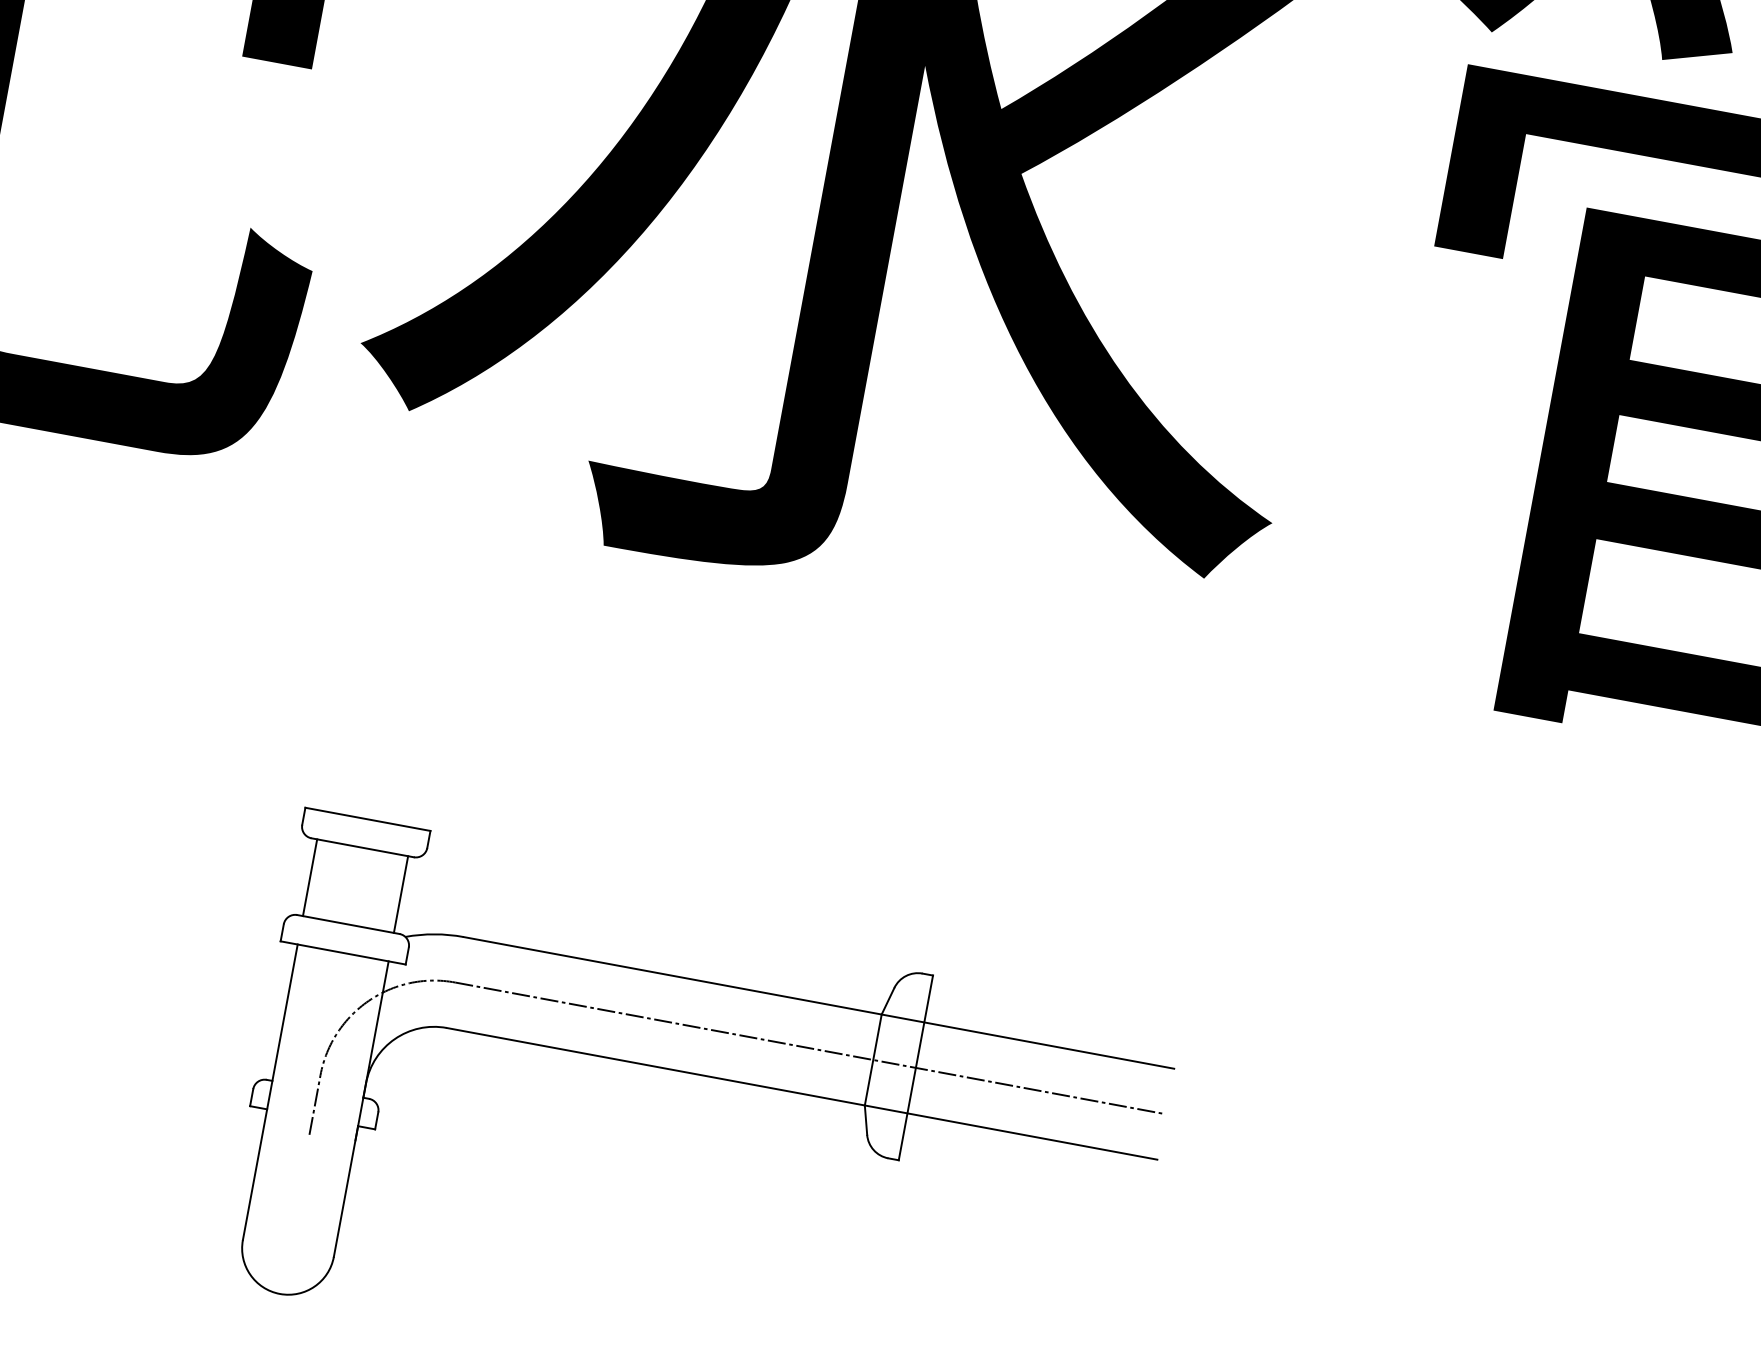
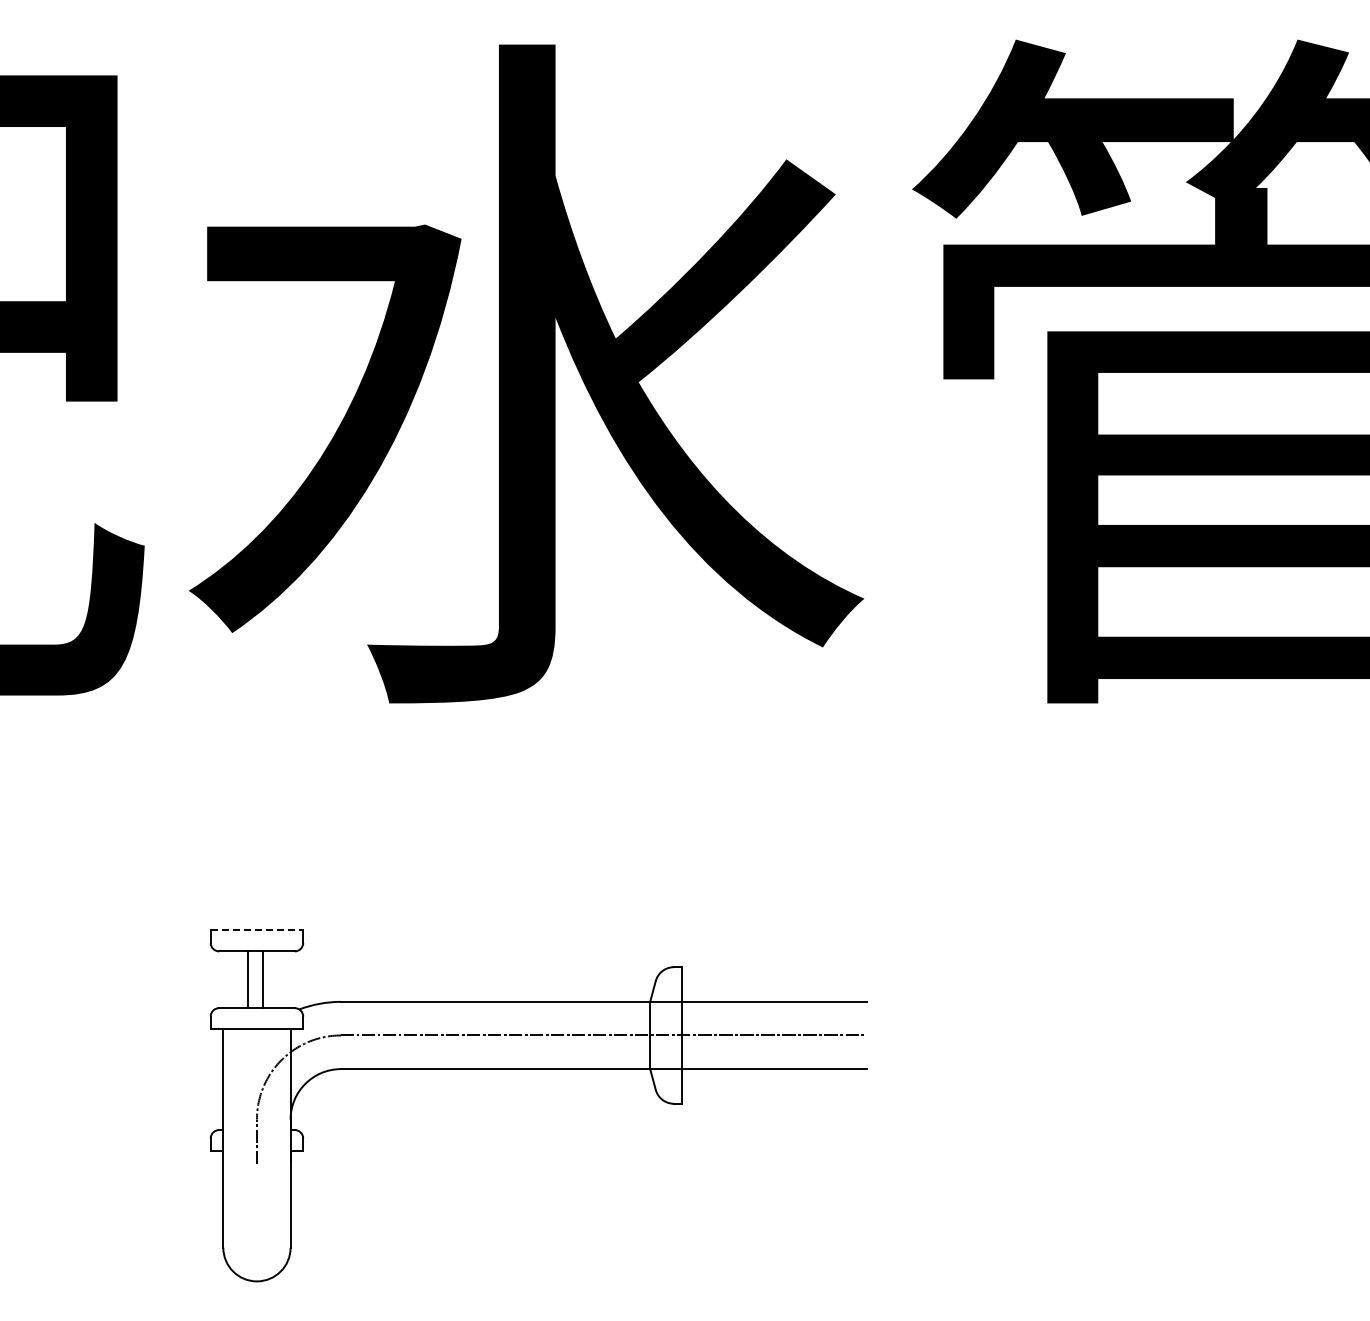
line: (368, 819) -> (257, 930), solid -> dashed
line: (310, 877) -> (263, 979), moved
line: (400, 894) -> (247, 979), moved

